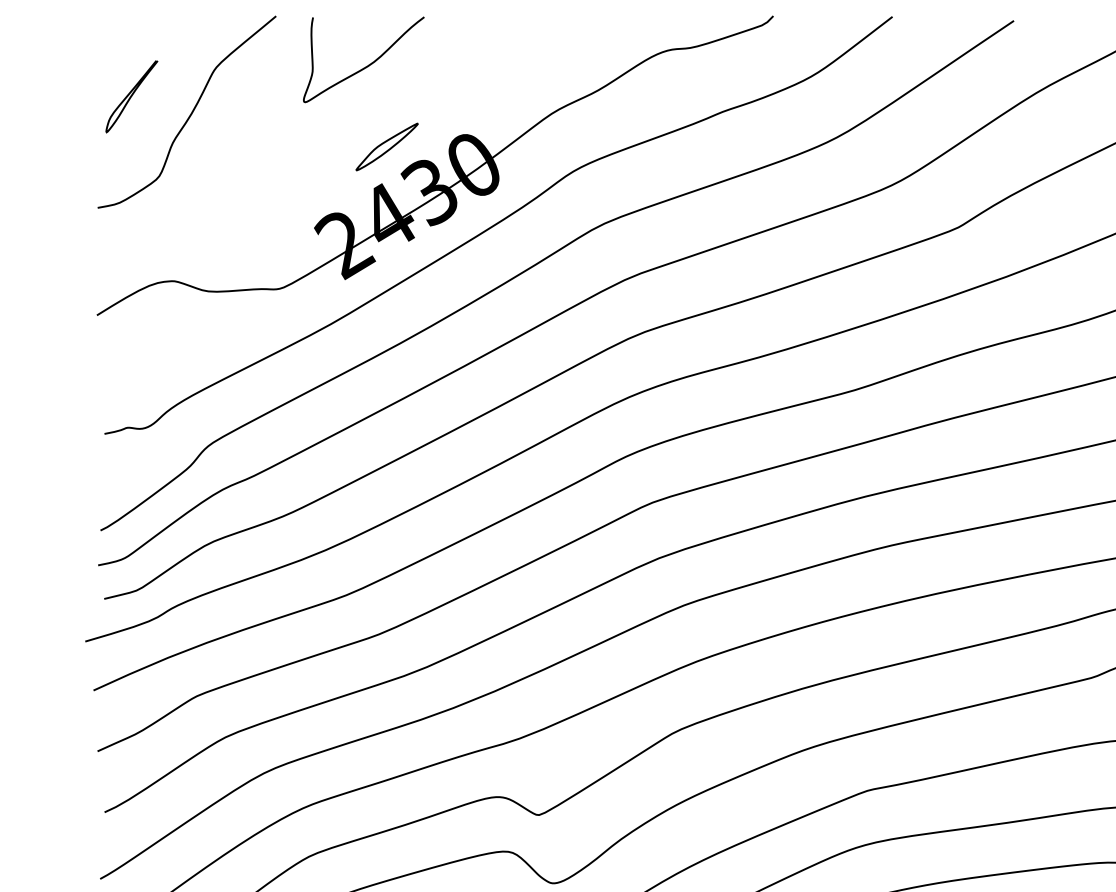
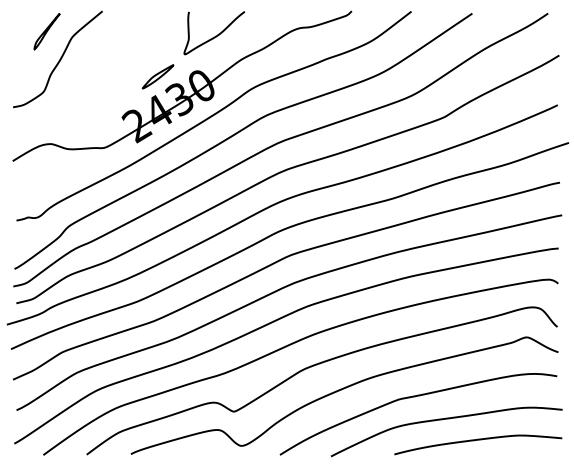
curve: (365, 64) -> (215, 35), moved
curve: (130, 96) -> (46, 31), moved

